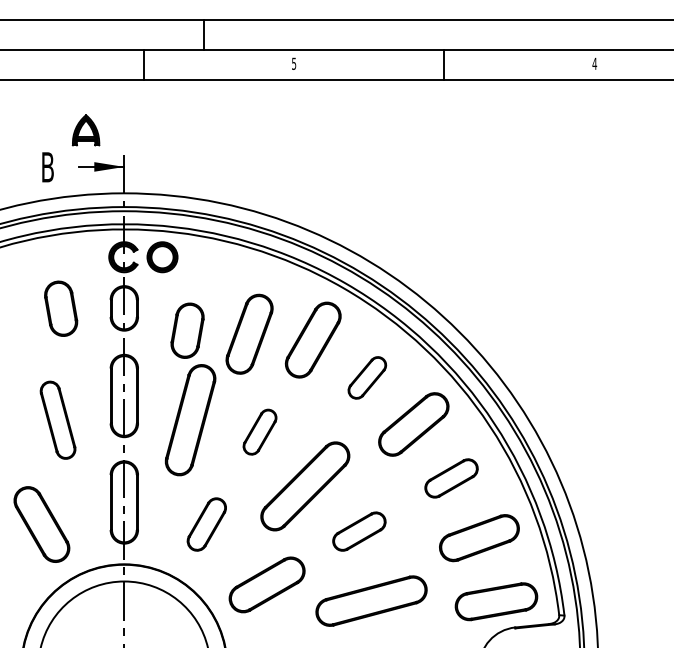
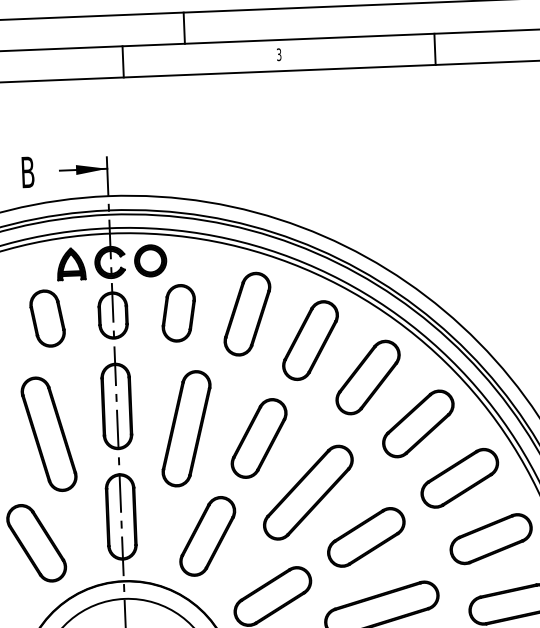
text: (294, 62) -> (279, 53), 5 -> 3
part: (85, 130) -> (70, 264), moved
part: (187, 330) -> (178, 313), moved
part: (249, 333) -> (247, 313), moved
part: (367, 377) -> (368, 377), size x1.67
part: (57, 420) -> (48, 434), size x1.43
part: (259, 431) -> (258, 437), size x1.67
part: (451, 478) -> (459, 478), size x1.43
part: (206, 524) -> (207, 536), size x1.43
part: (359, 531) -> (366, 537), size x1.43

